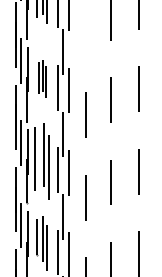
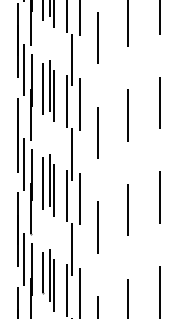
line: (85, 32) -> (98, 37), added
part: (42, 78) -> (48, 90), size x1.43
part: (42, 161) -> (48, 185), size x0.71

